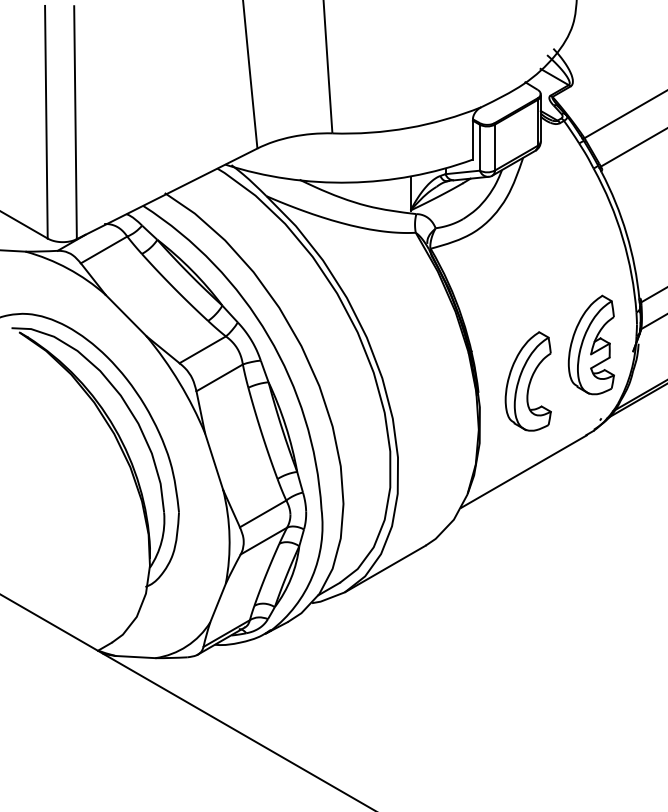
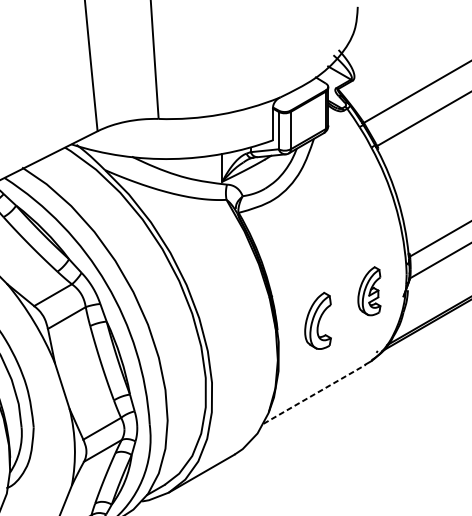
part: (590, 344) -> (368, 290), size x0.6
part: (527, 381) -> (317, 320), size x0.7
line: (524, 471) -> (315, 394), solid -> dashed

